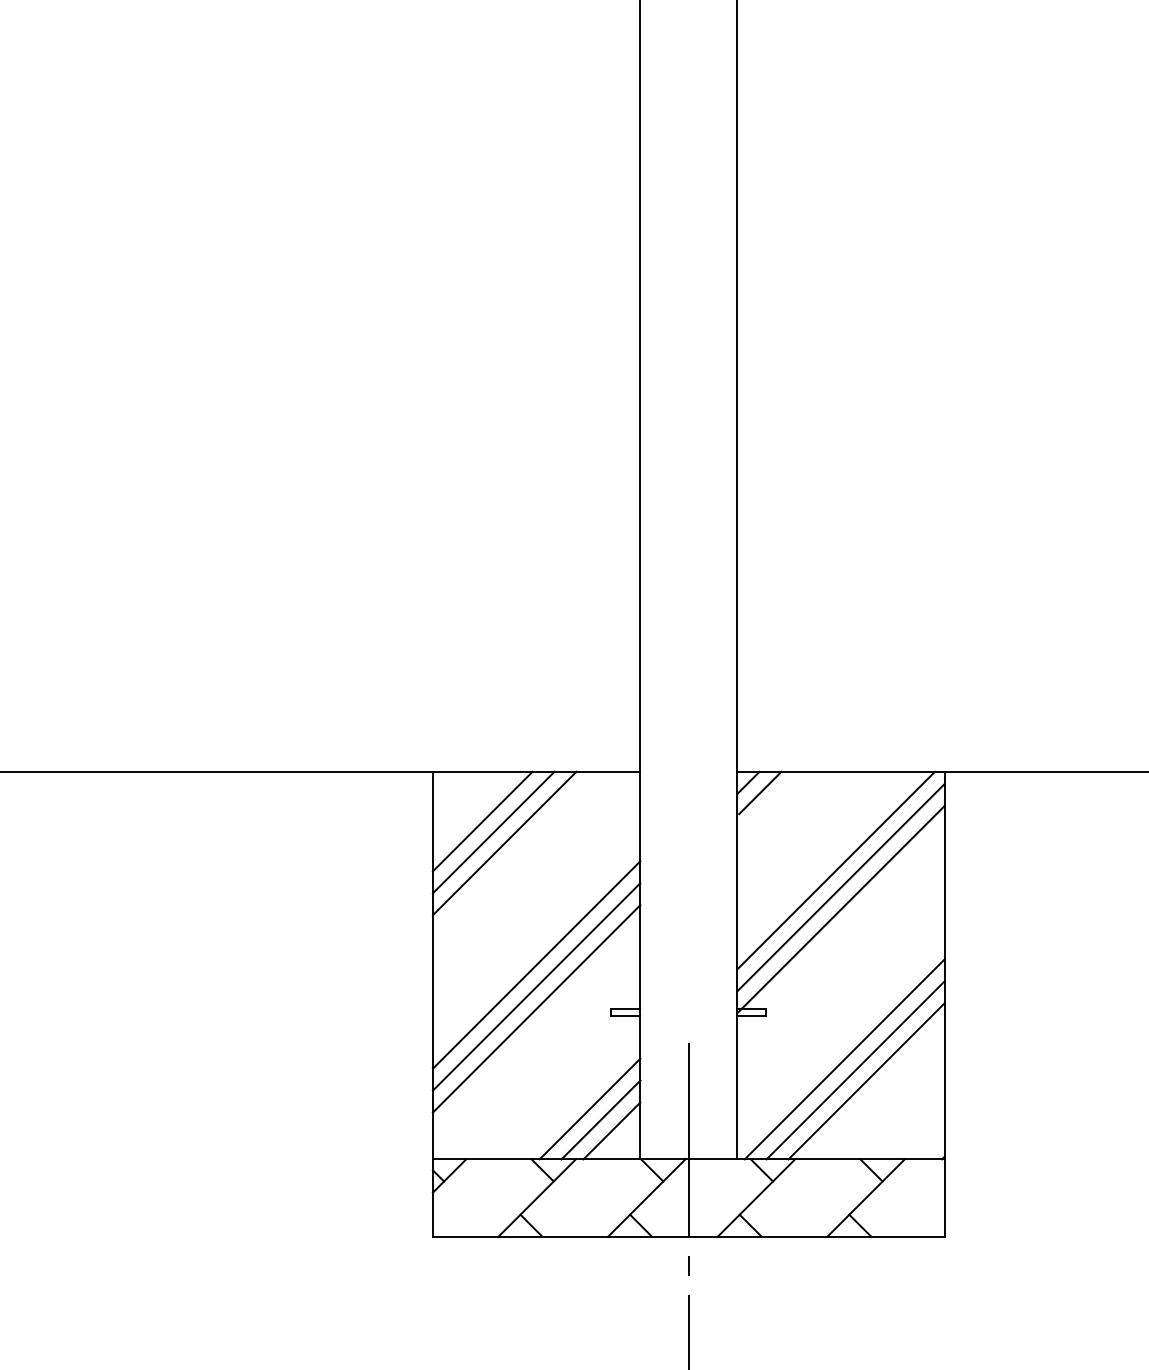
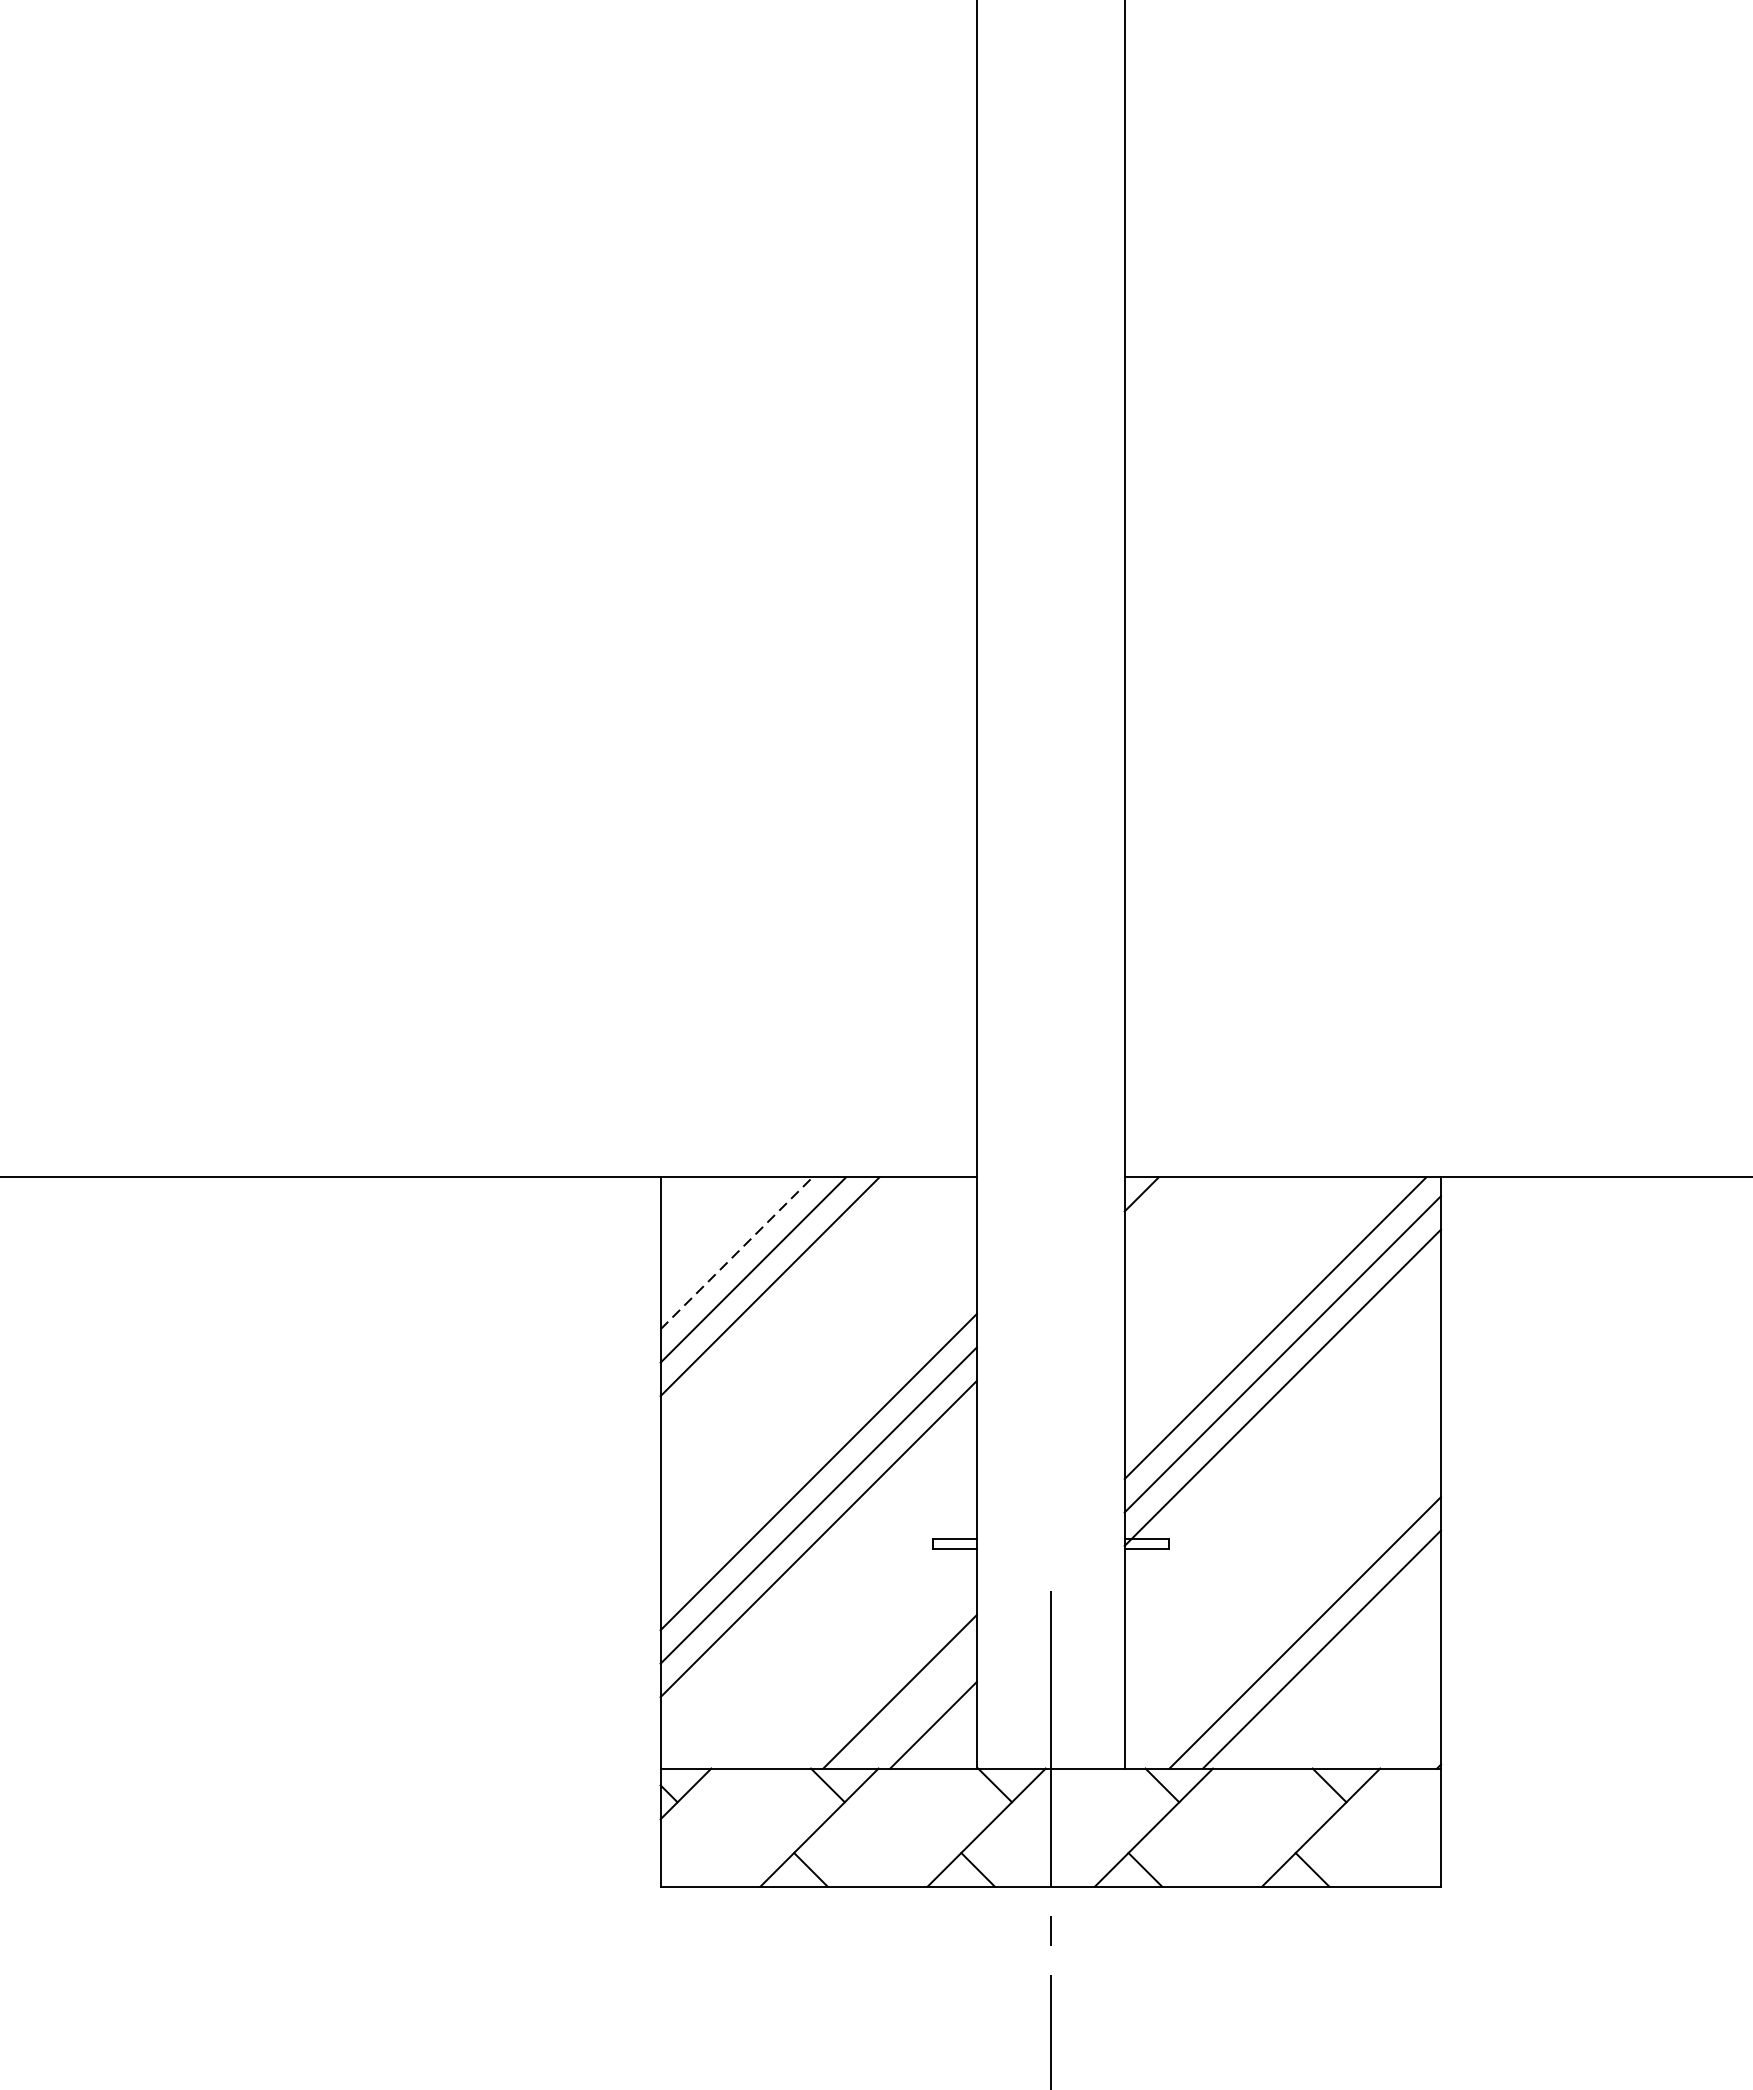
line: (760, 792) -> (1160, 1208), removed
line: (483, 821) -> (737, 1253), solid -> dashed
line: (844, 1059) -> (1288, 1616), removed
line: (600, 1119) -> (916, 1707), removed

